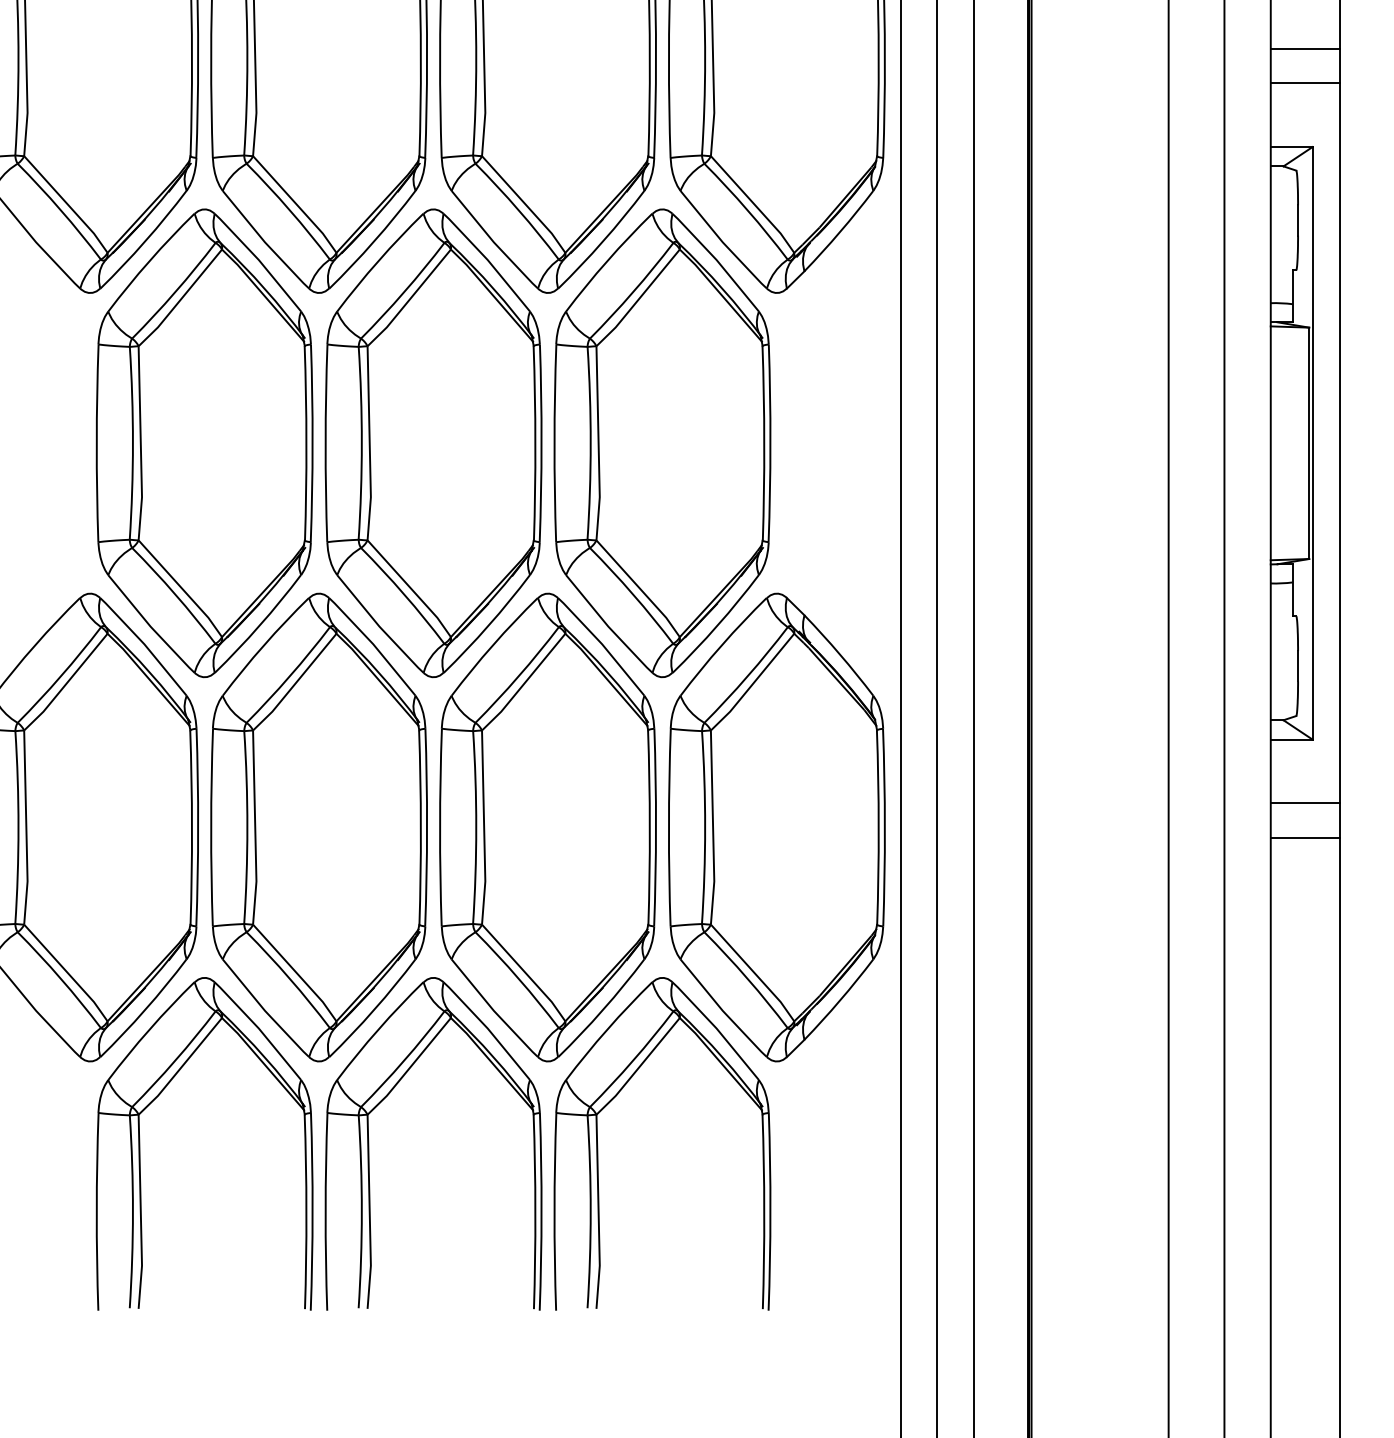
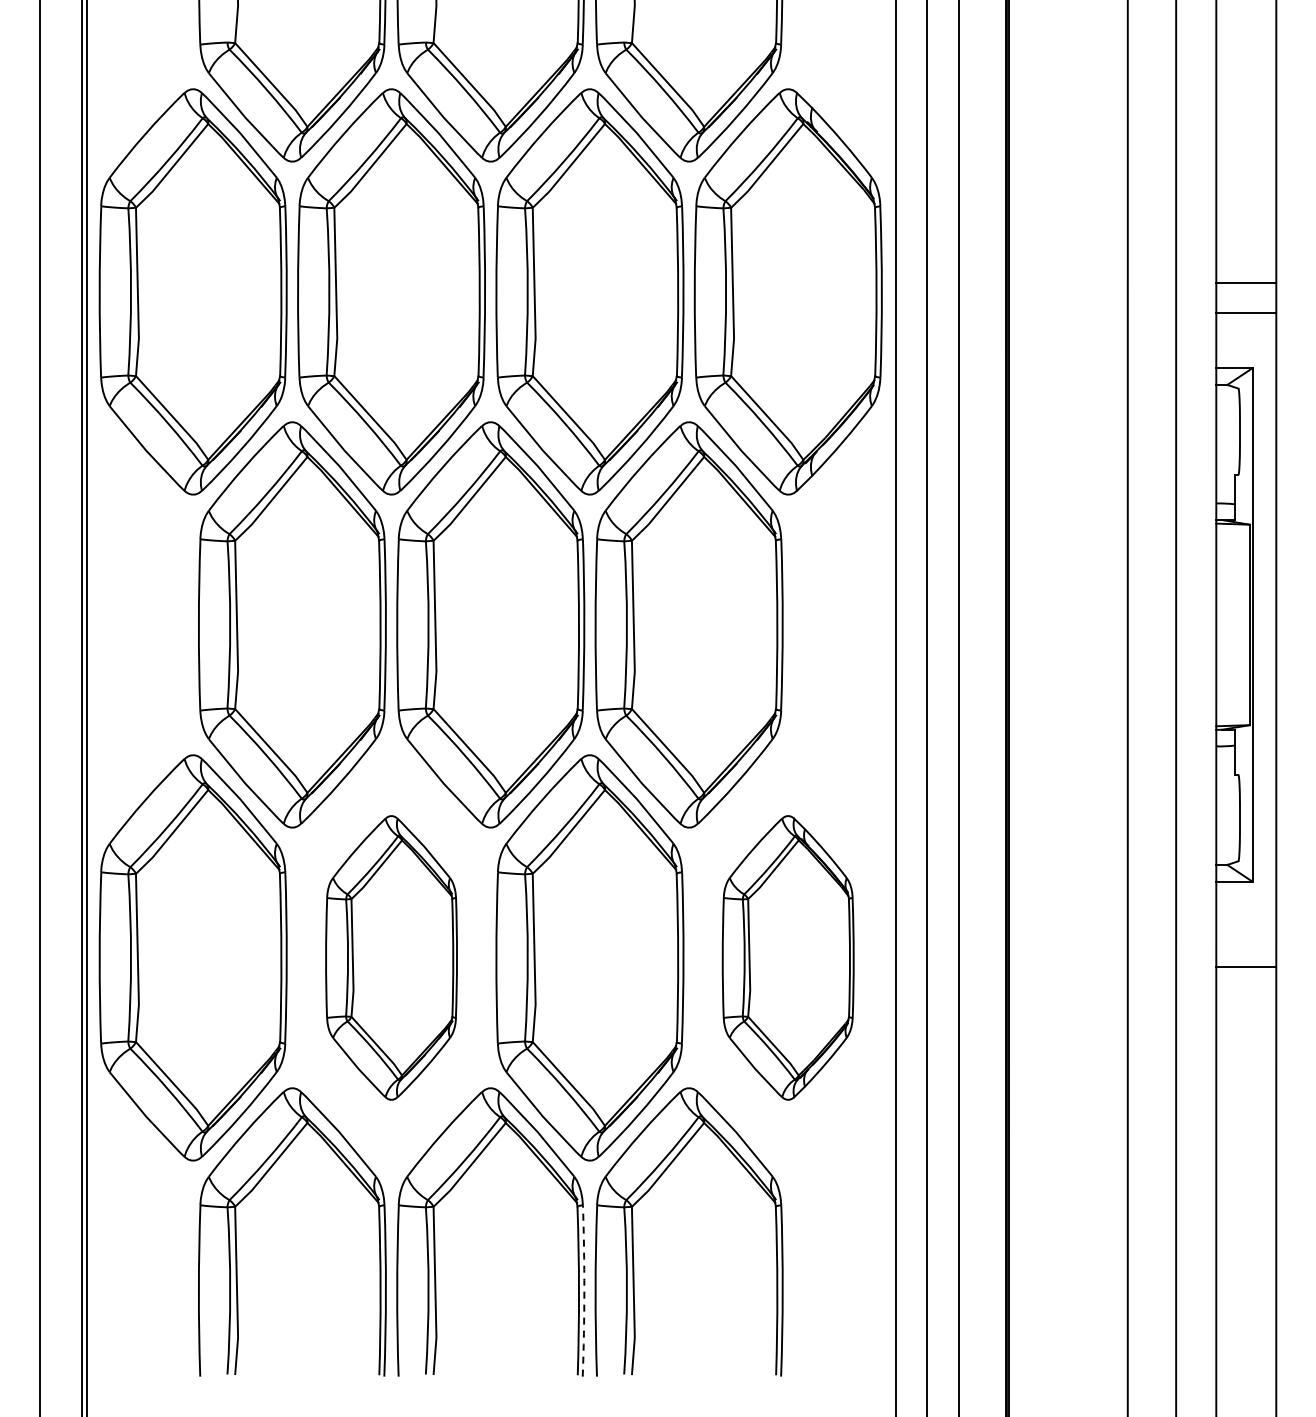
line: (1305, 802) -> (1246, 936), removed
part: (319, 827) -> (391, 957), size x0.7
part: (775, 827) -> (787, 957), size x0.7
arc: (541, 1211) -> (584, 1290), solid -> dashed

